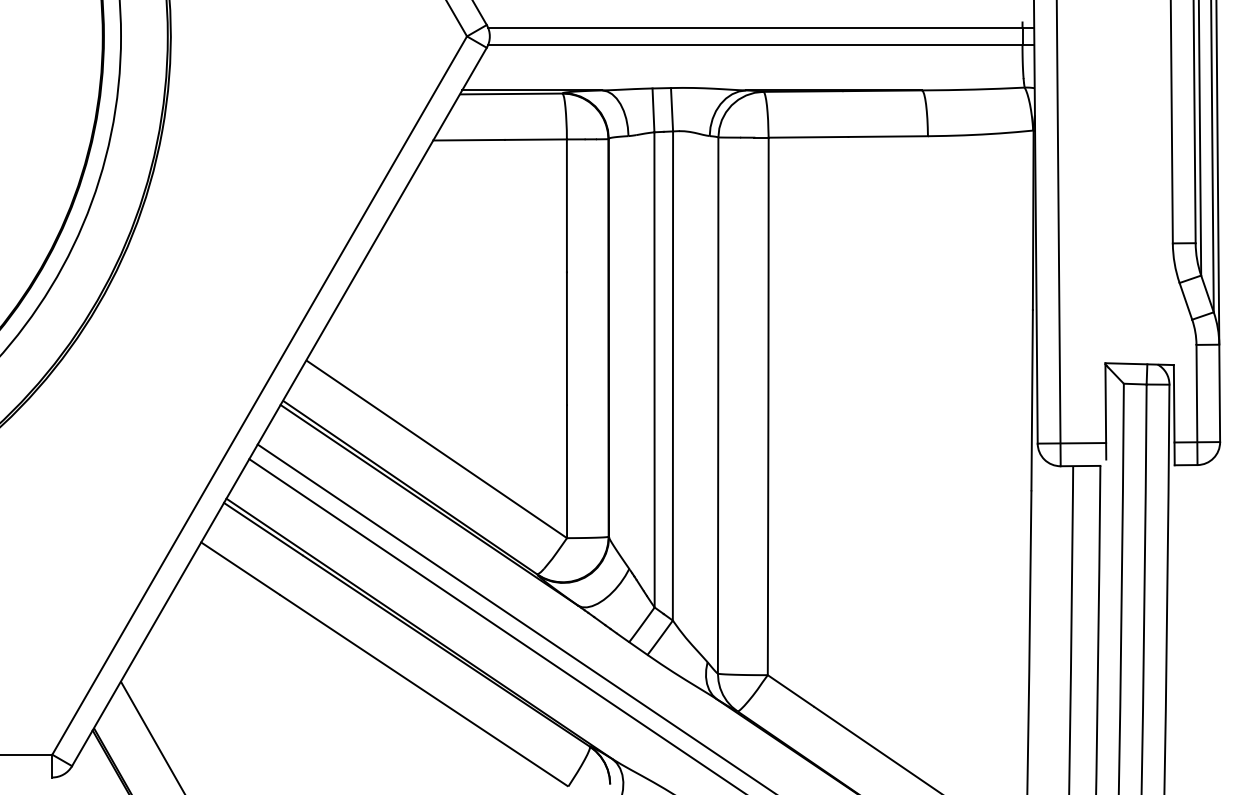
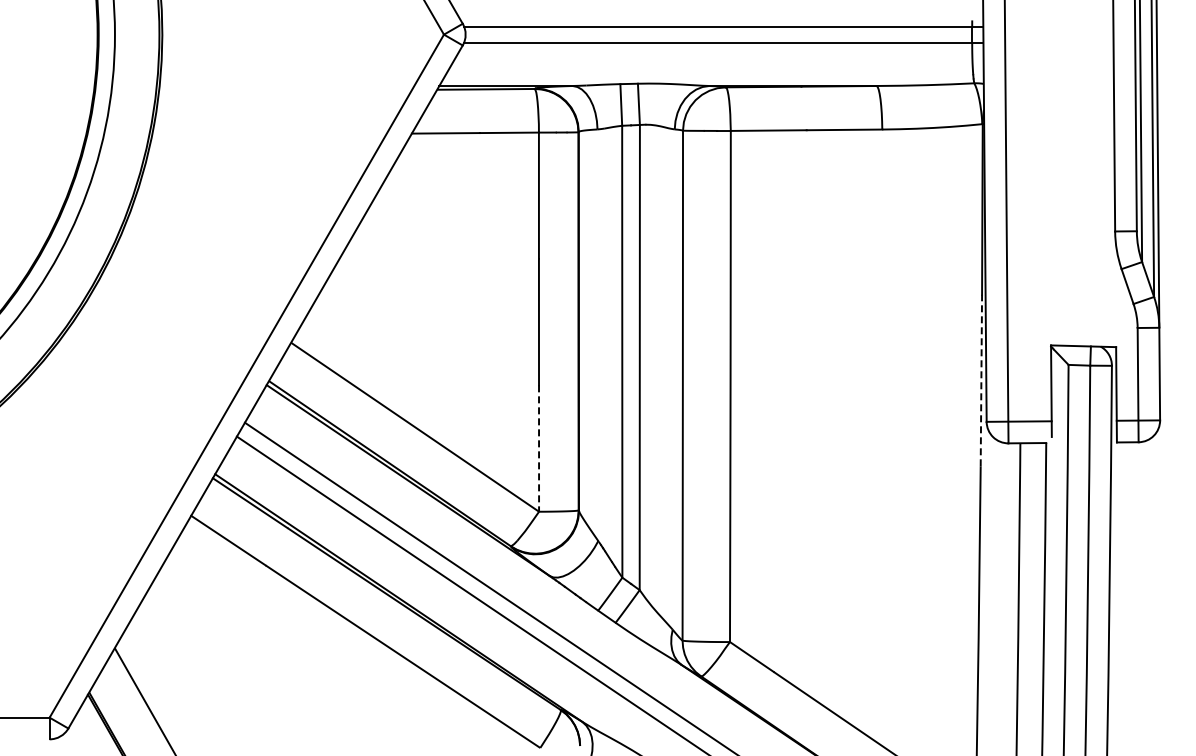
line: (1032, 400) -> (981, 380), solid -> dashed
line: (567, 472) -> (539, 449), solid -> dashed

